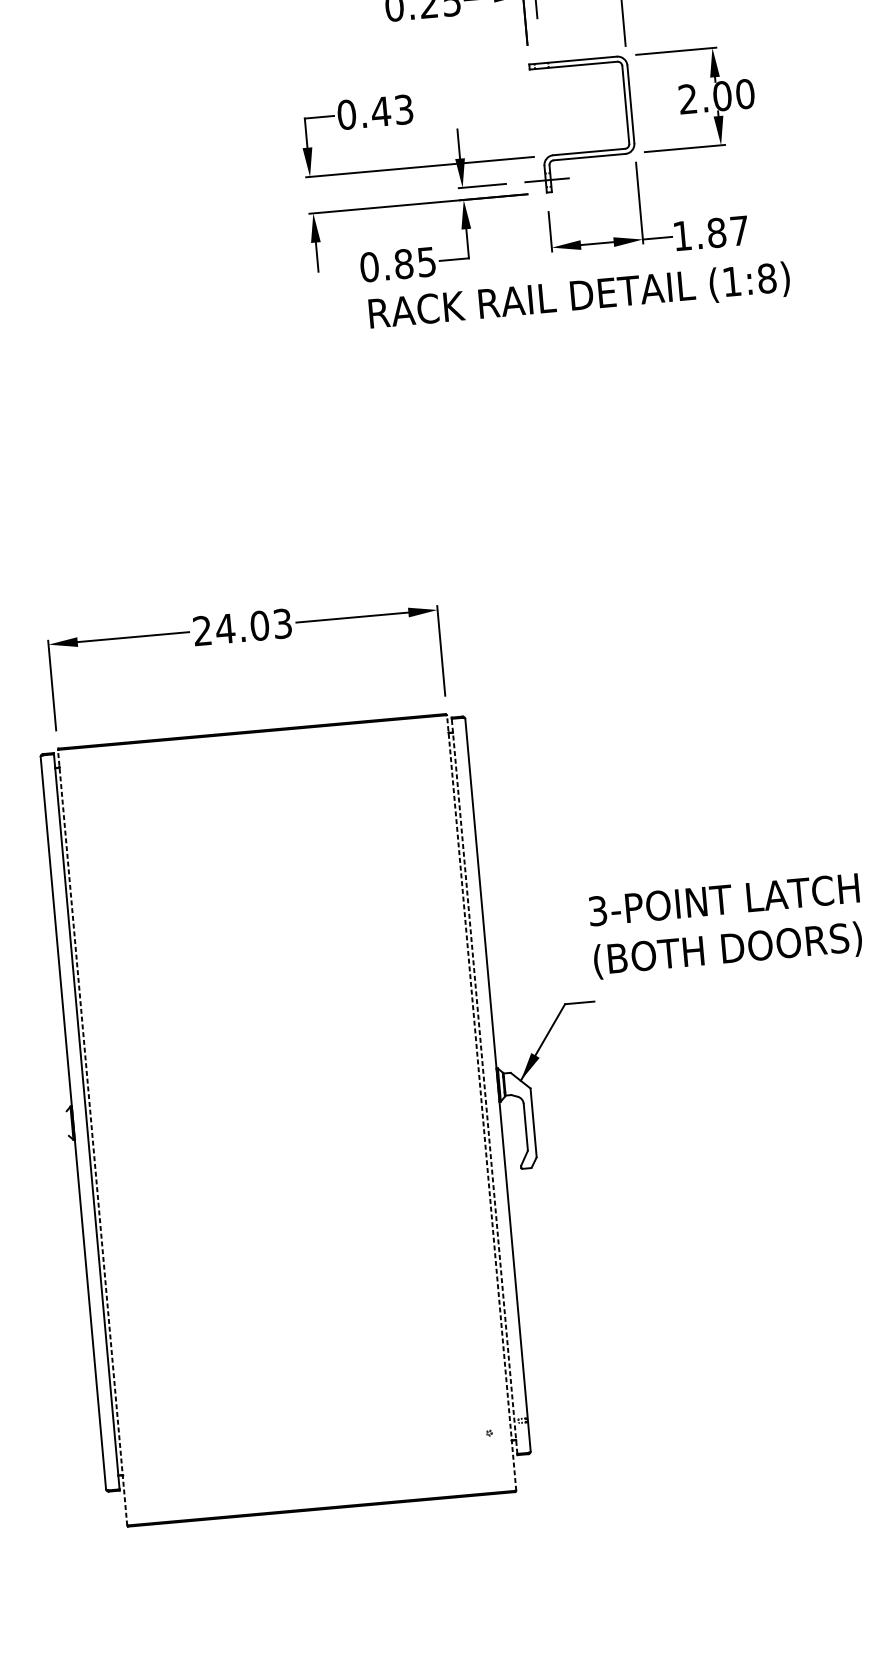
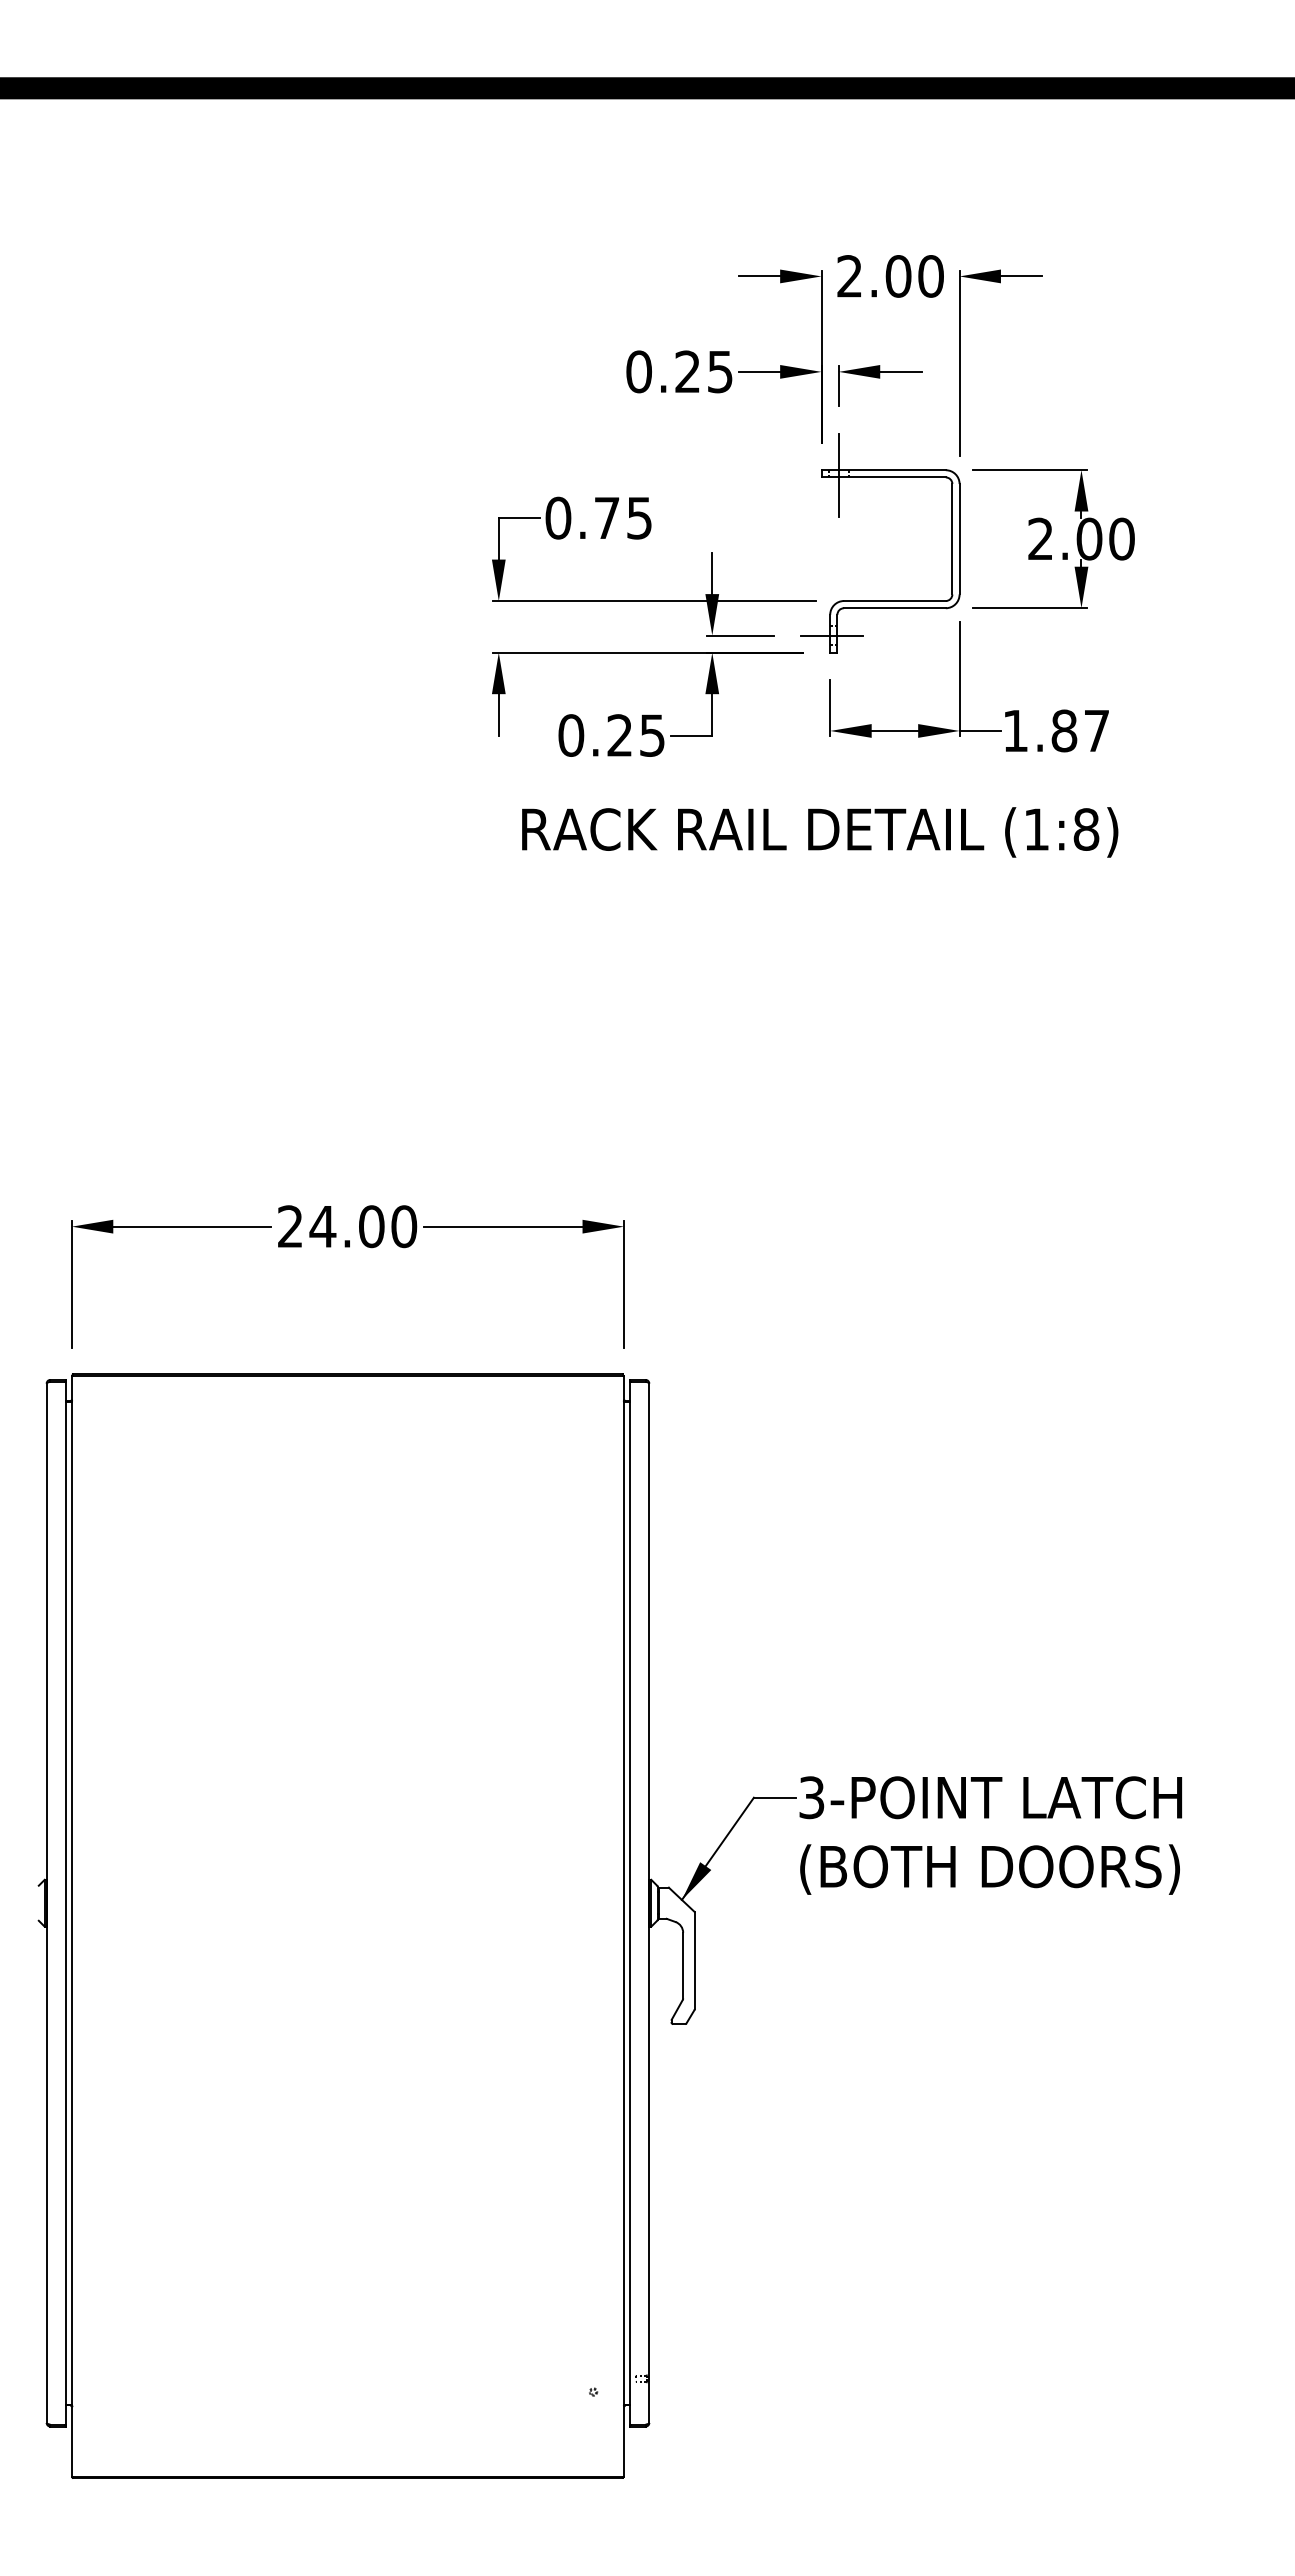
line: (541, 67) -> (838, 475), added
text: (391, 110) -> (622, 517), 0.43 -> 0.75
text: (403, 264) -> (619, 735), 0.85 -> 0.25
text: (579, 297) -> (820, 832), moved
text: (282, 623) -> (404, 1226), 24.03 -> 24.00
text: (726, 926) -> (990, 1835), moved
line: (484, 1085) -> (630, 1902), dashed -> solid
line: (481, 1102) -> (624, 1925), dashed -> solid
line: (92, 1137) -> (71, 1925), dashed -> solid

